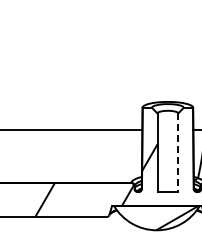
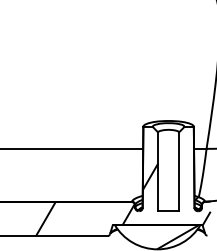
line: (178, 153) -> (179, 172), dashed -> solid

